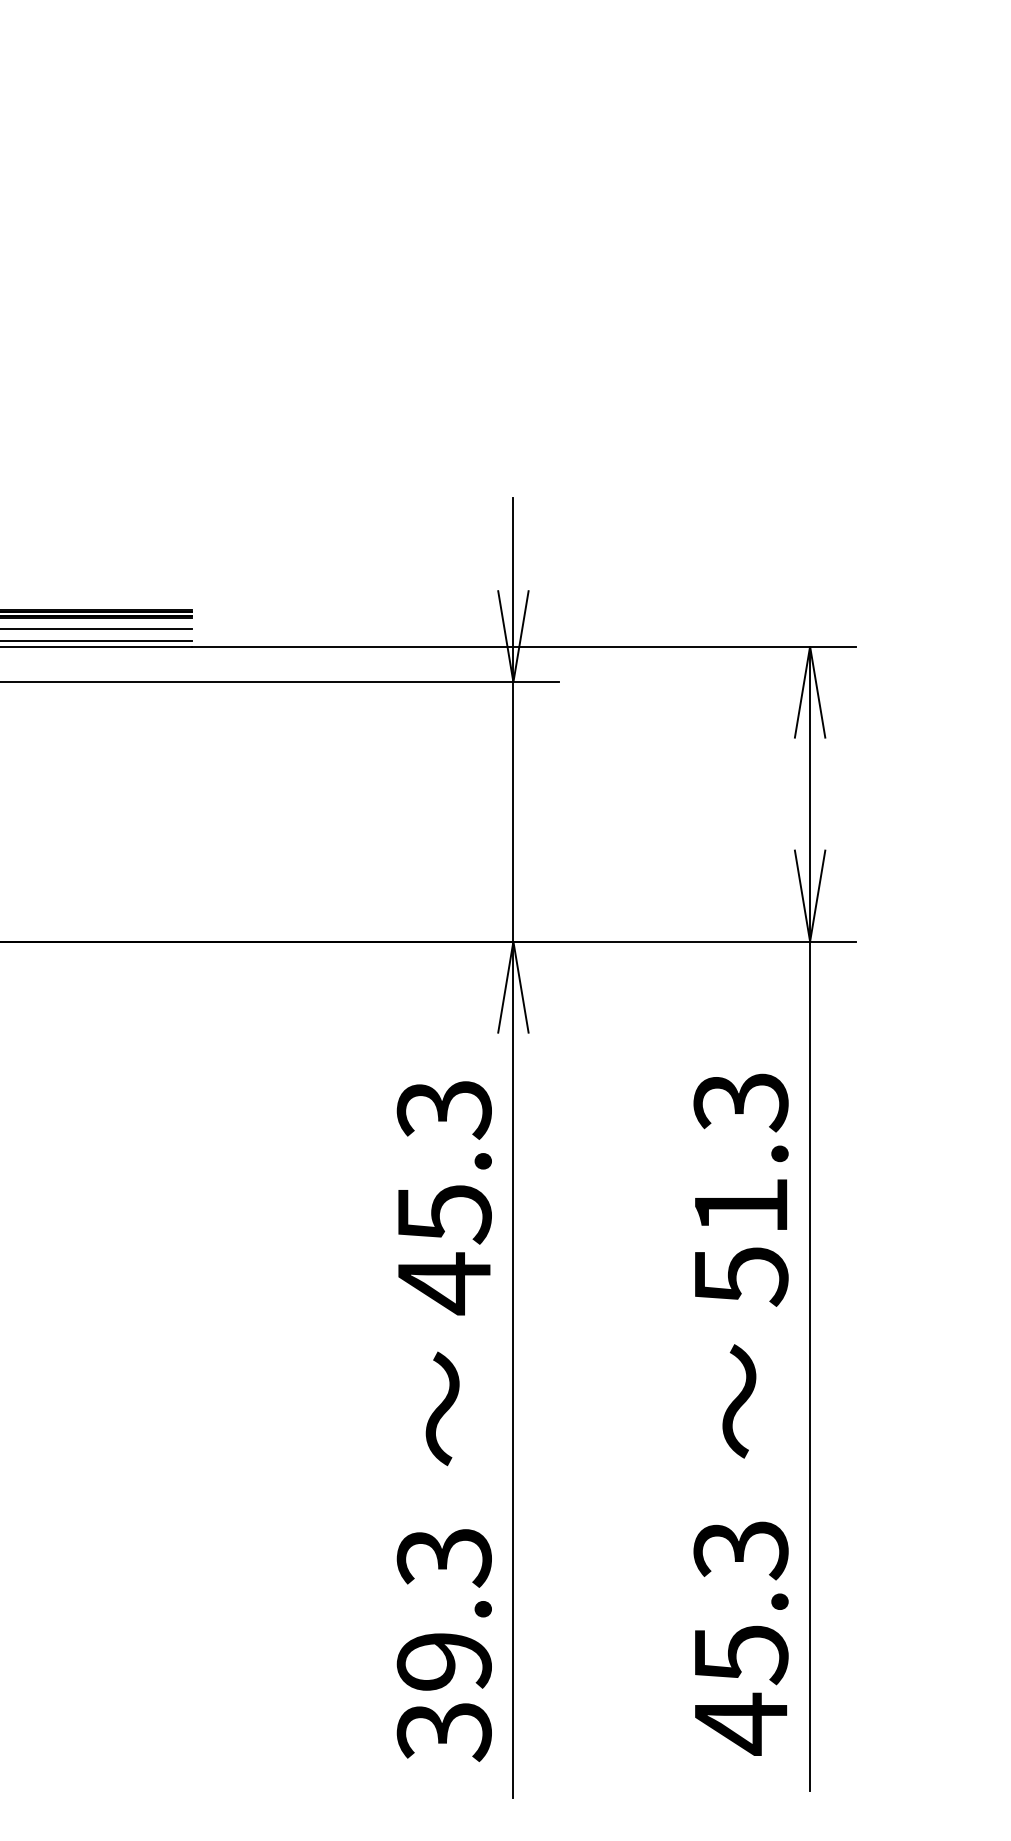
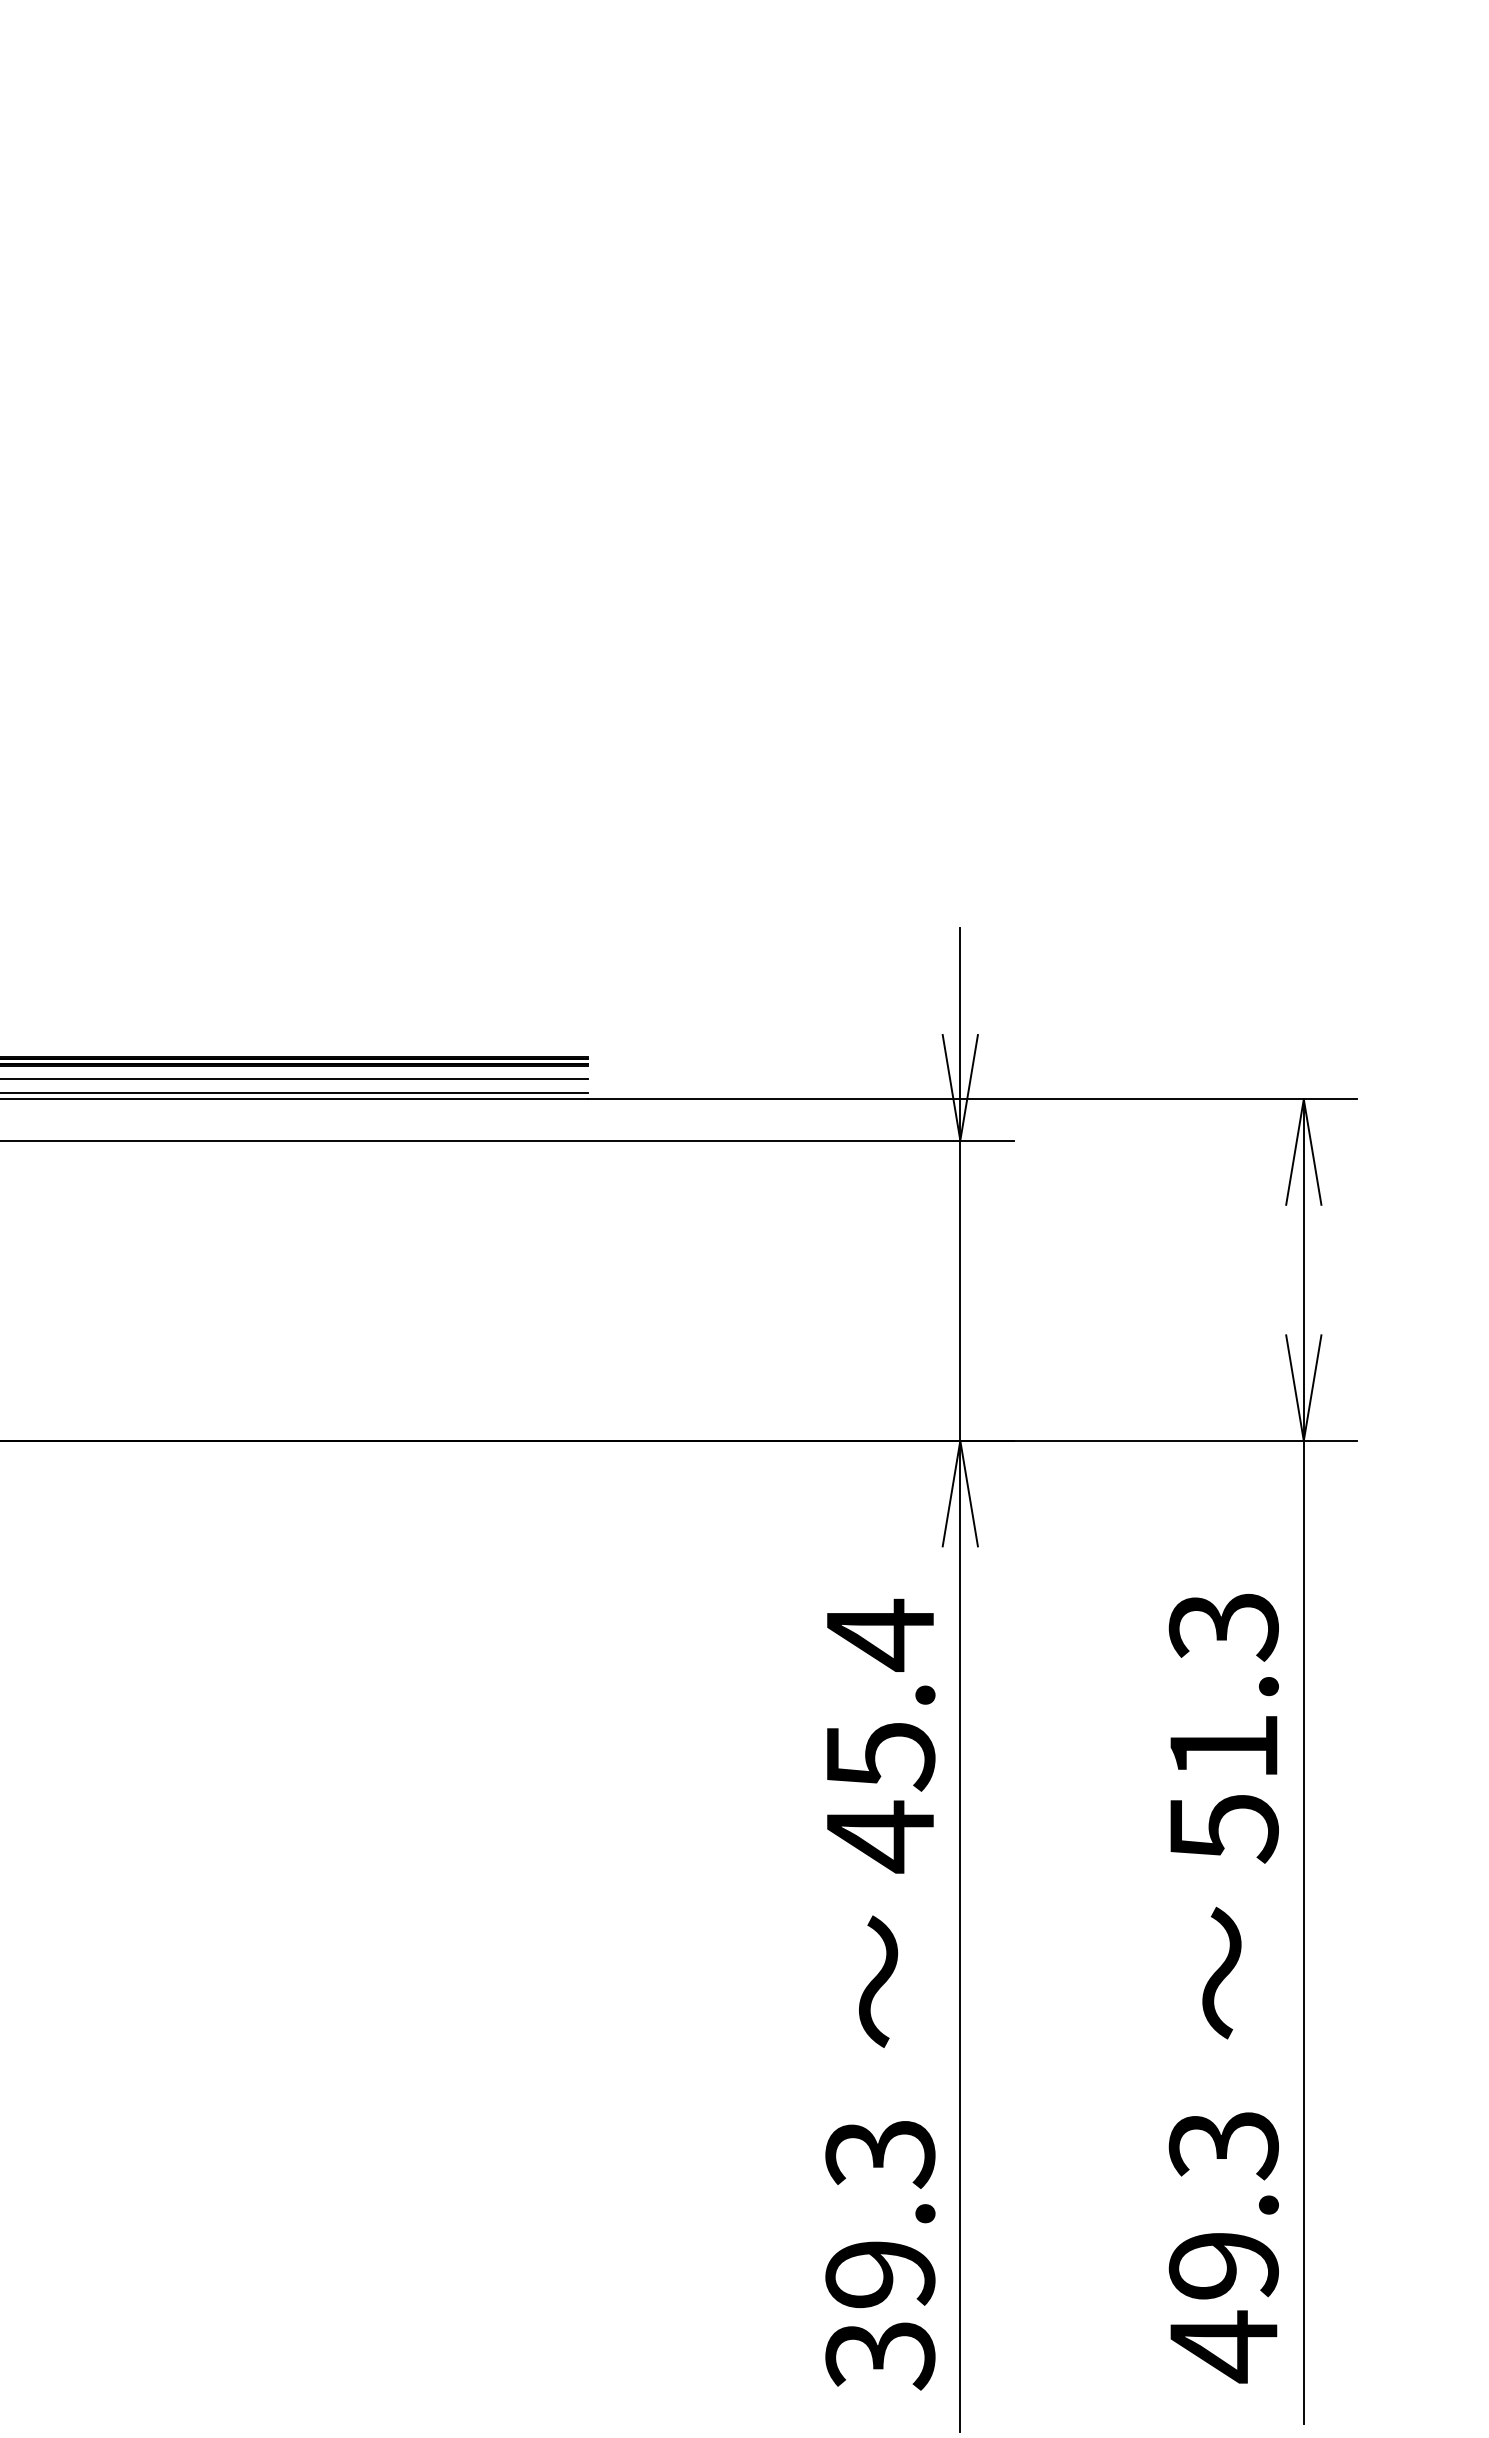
text: (444, 1108) -> (880, 1634), 45.3 -> 45.4
text: (740, 1655) -> (1223, 2267), 45.3 -> 49.3

